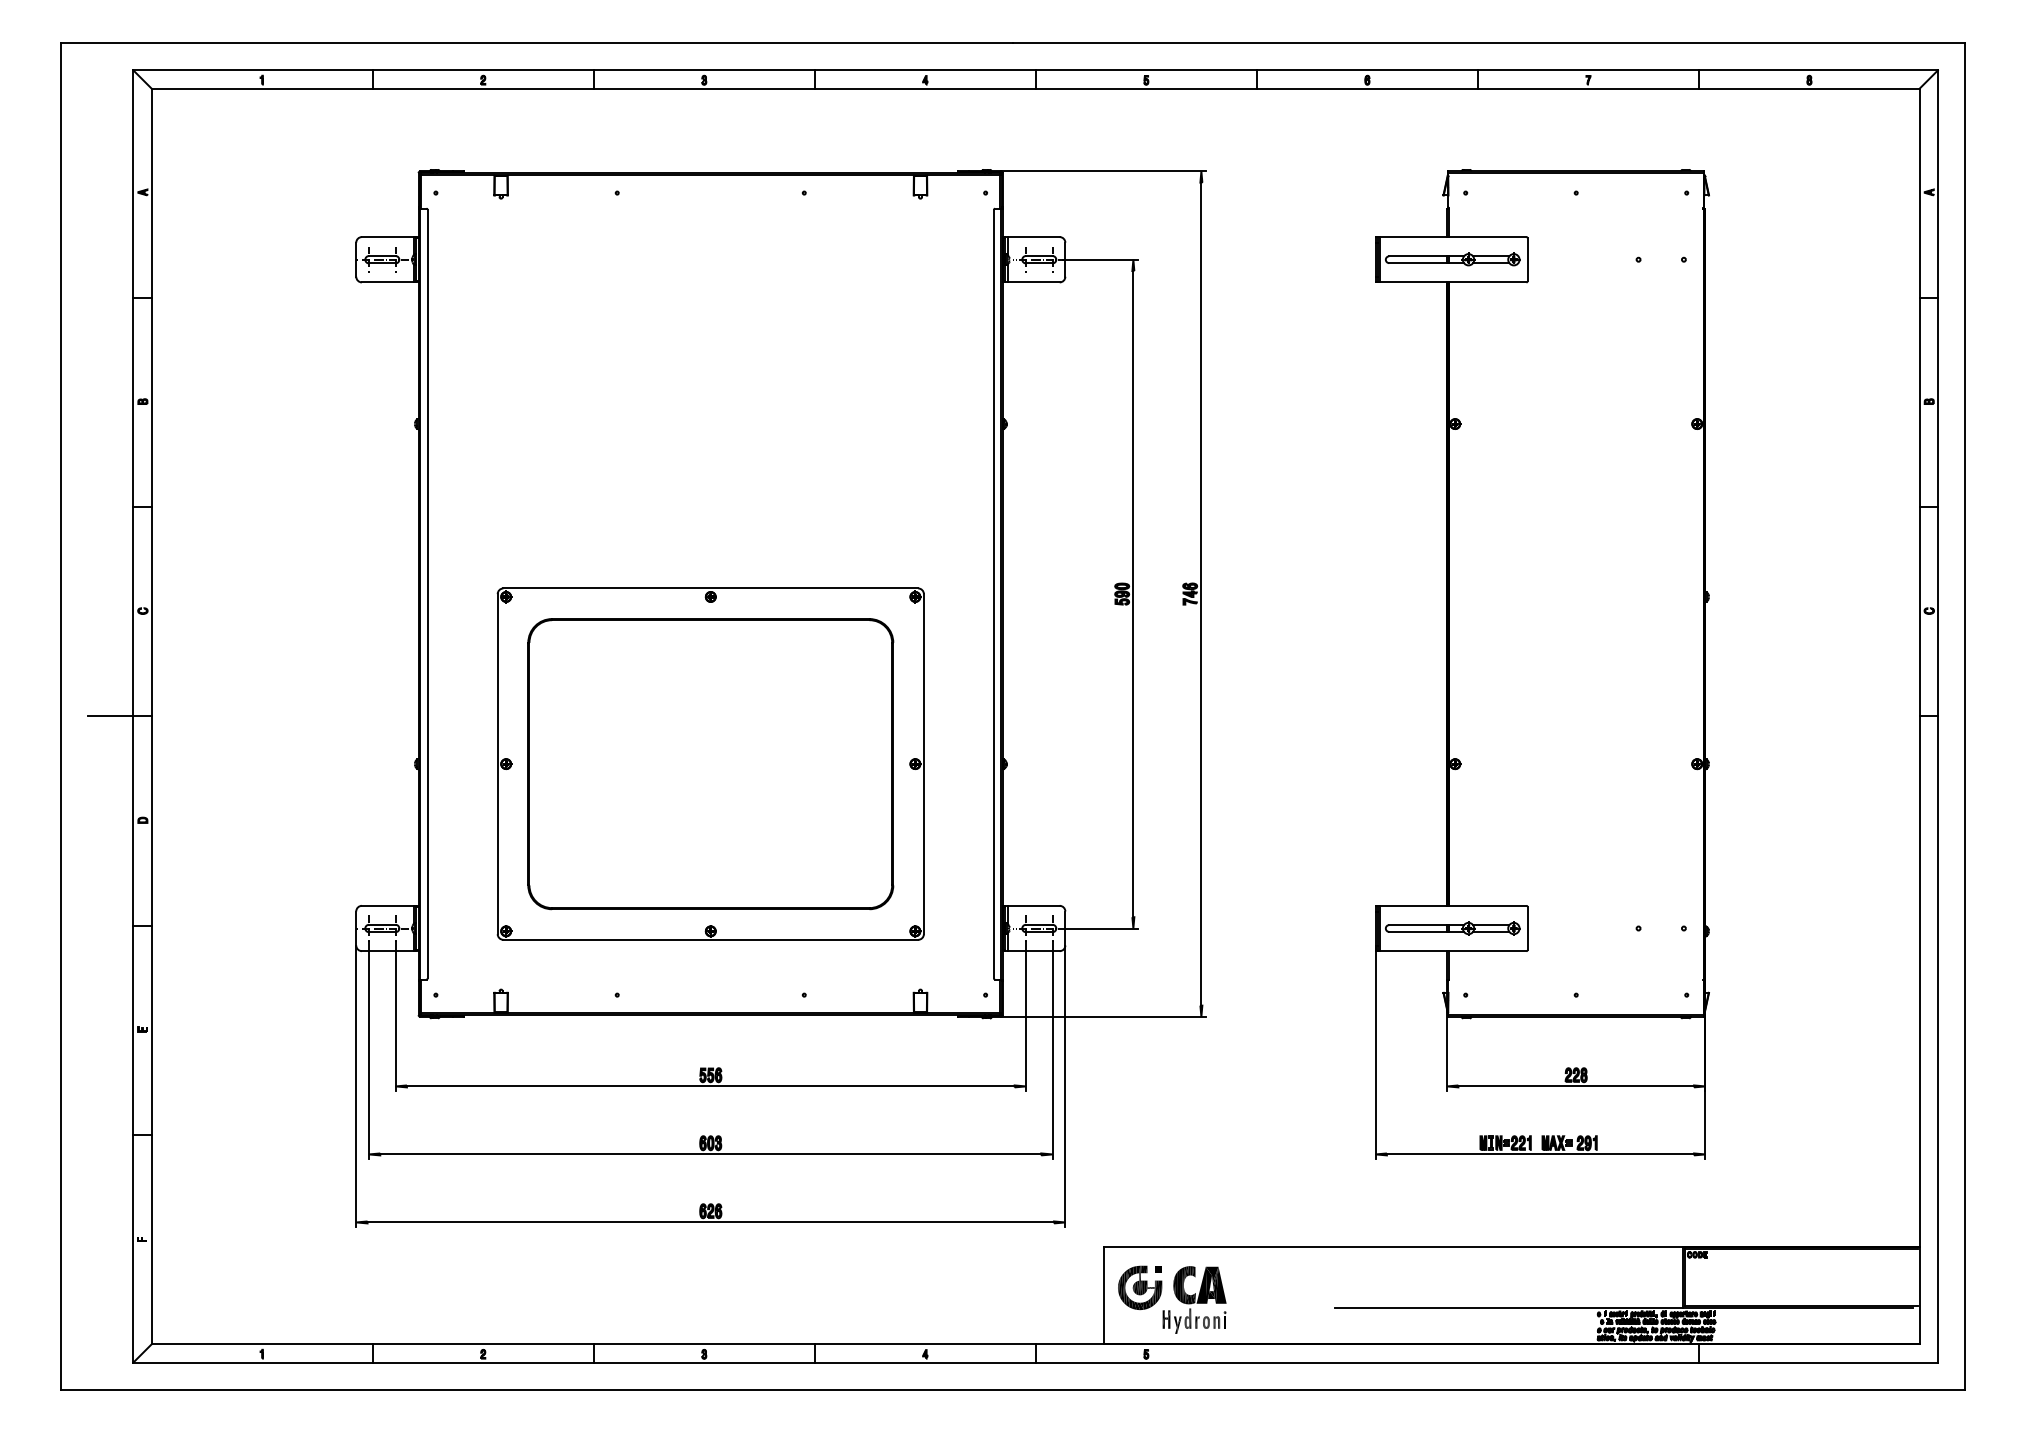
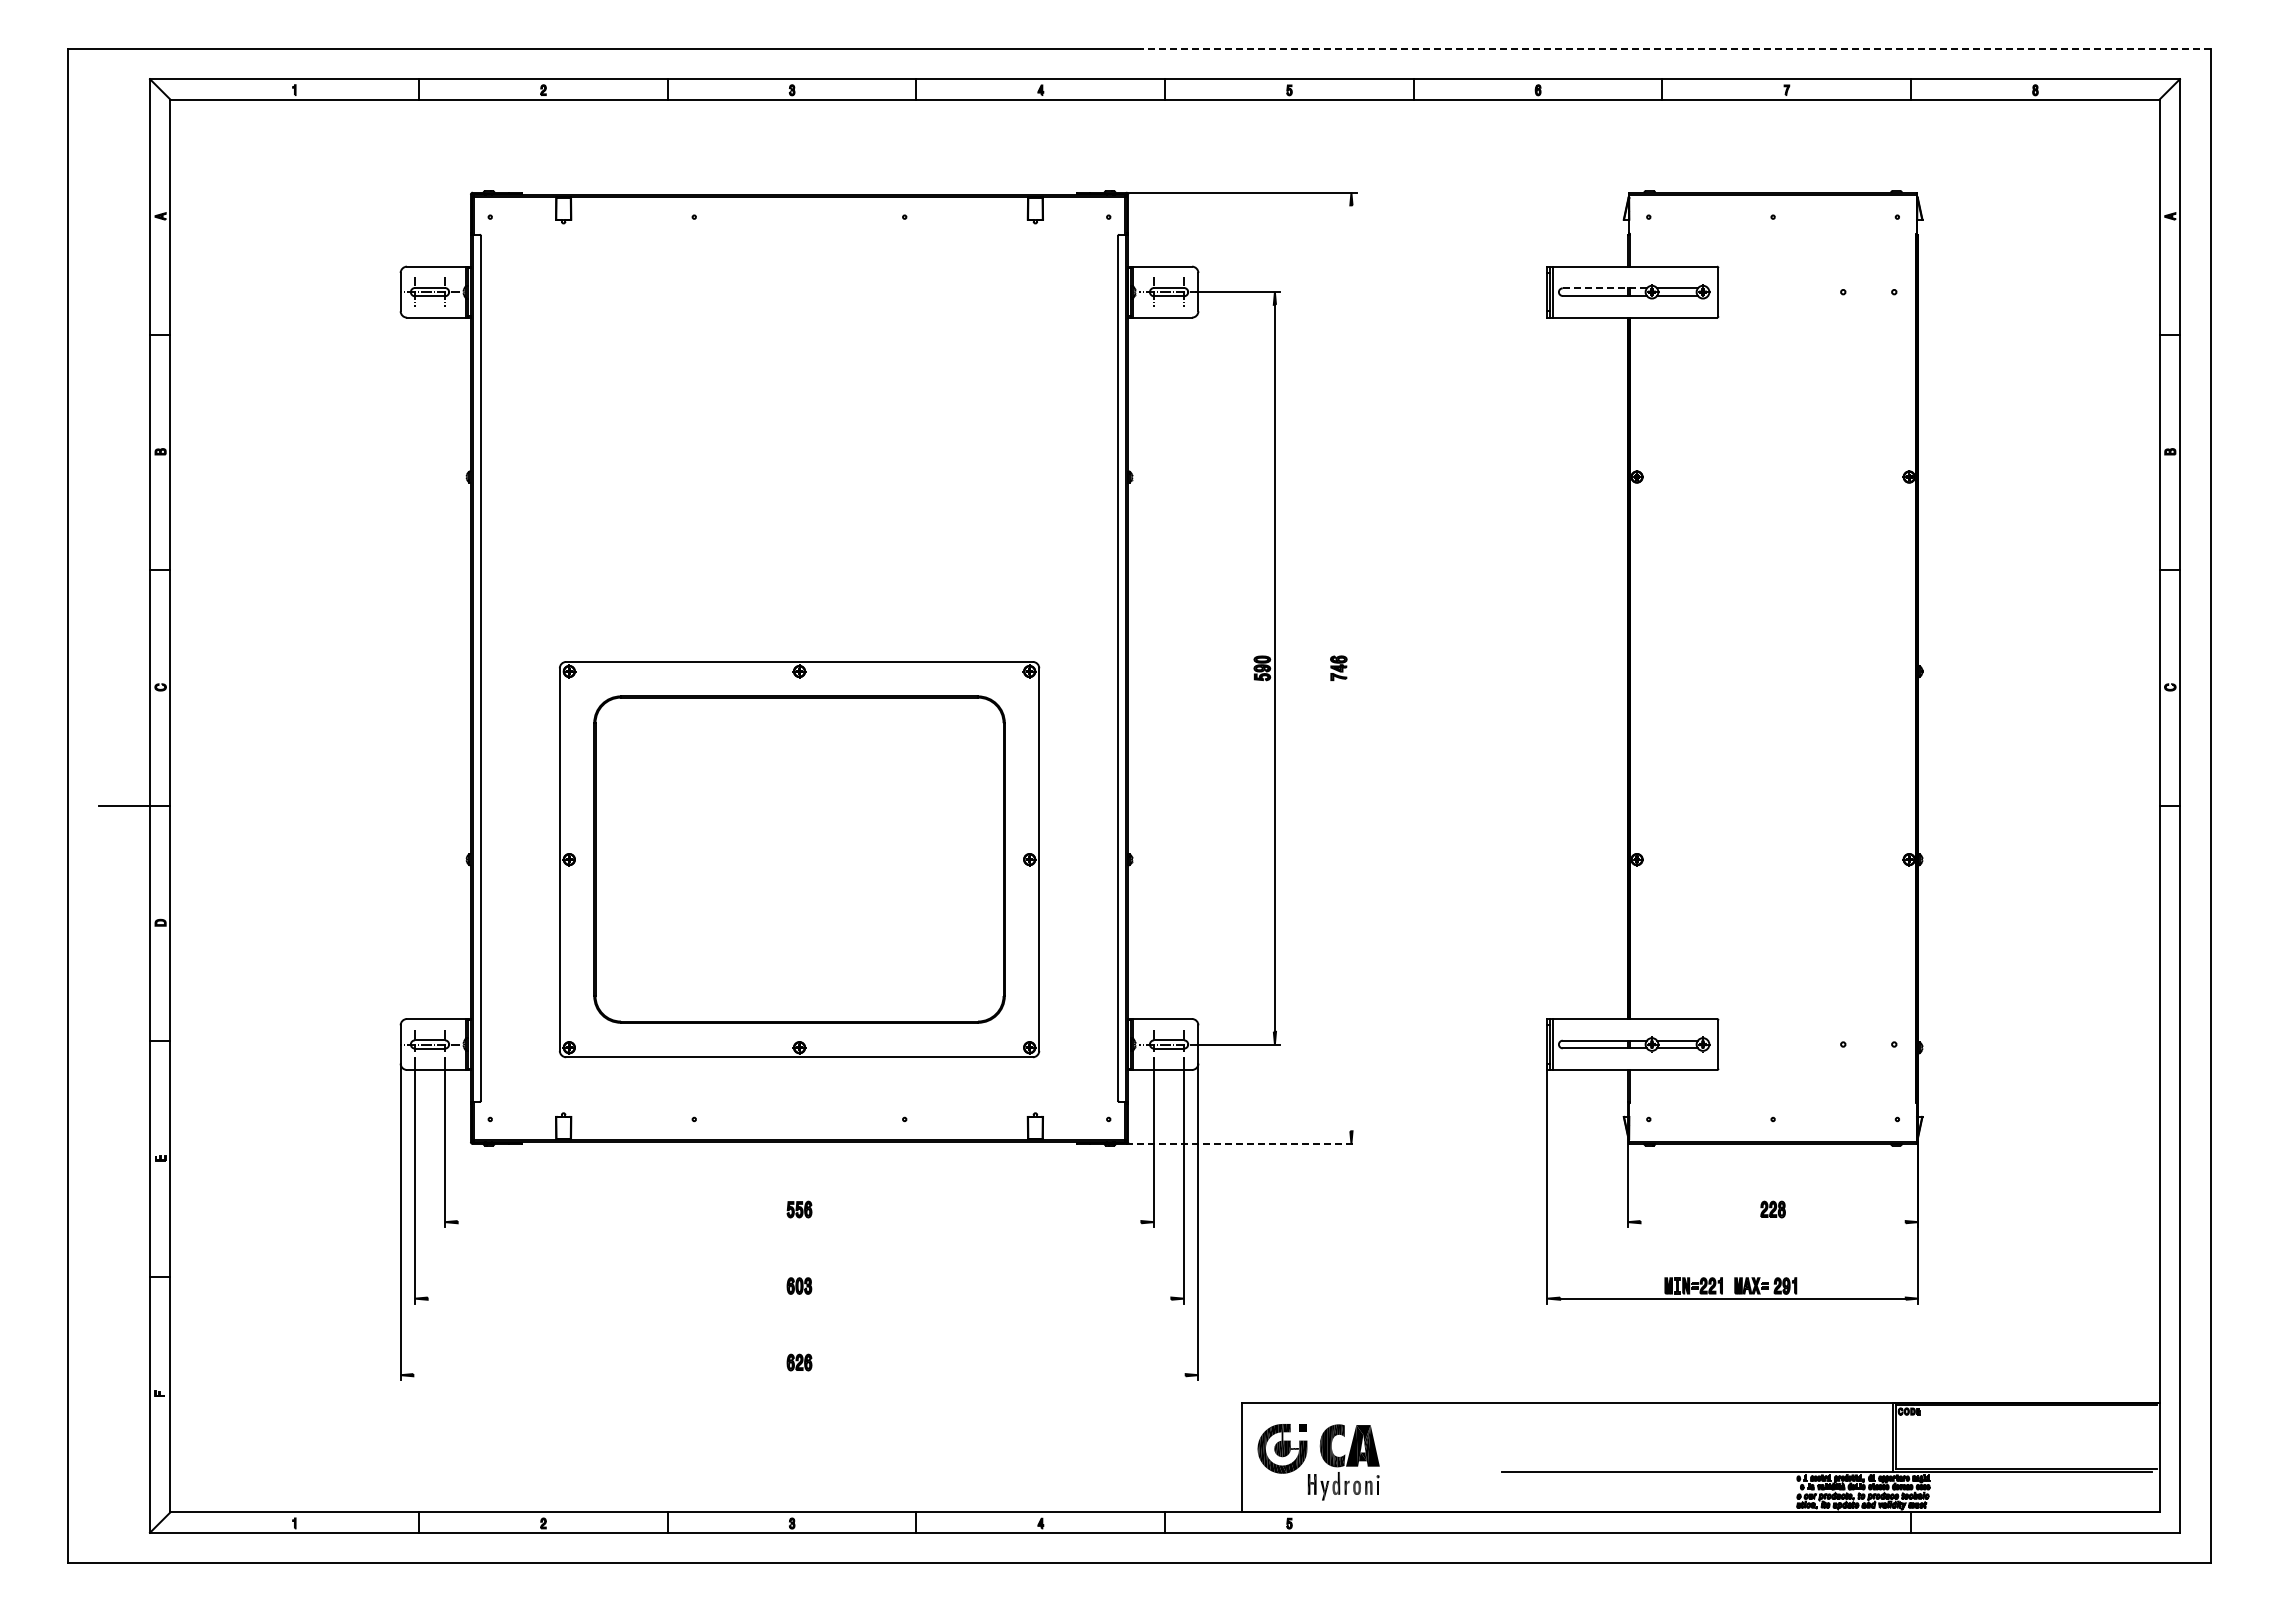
line: (1489, 43) -> (1675, 48), solid -> dashed
line: (1426, 256) -> (1604, 288), solid -> dashed
line: (1201, 594) -> (1351, 668), removed
line: (1103, 1016) -> (1241, 1143), solid -> dashed
line: (710, 1086) -> (799, 1222), removed
line: (1575, 1086) -> (1772, 1222), removed
line: (710, 1154) -> (799, 1298), removed
line: (710, 1222) -> (799, 1375), removed

